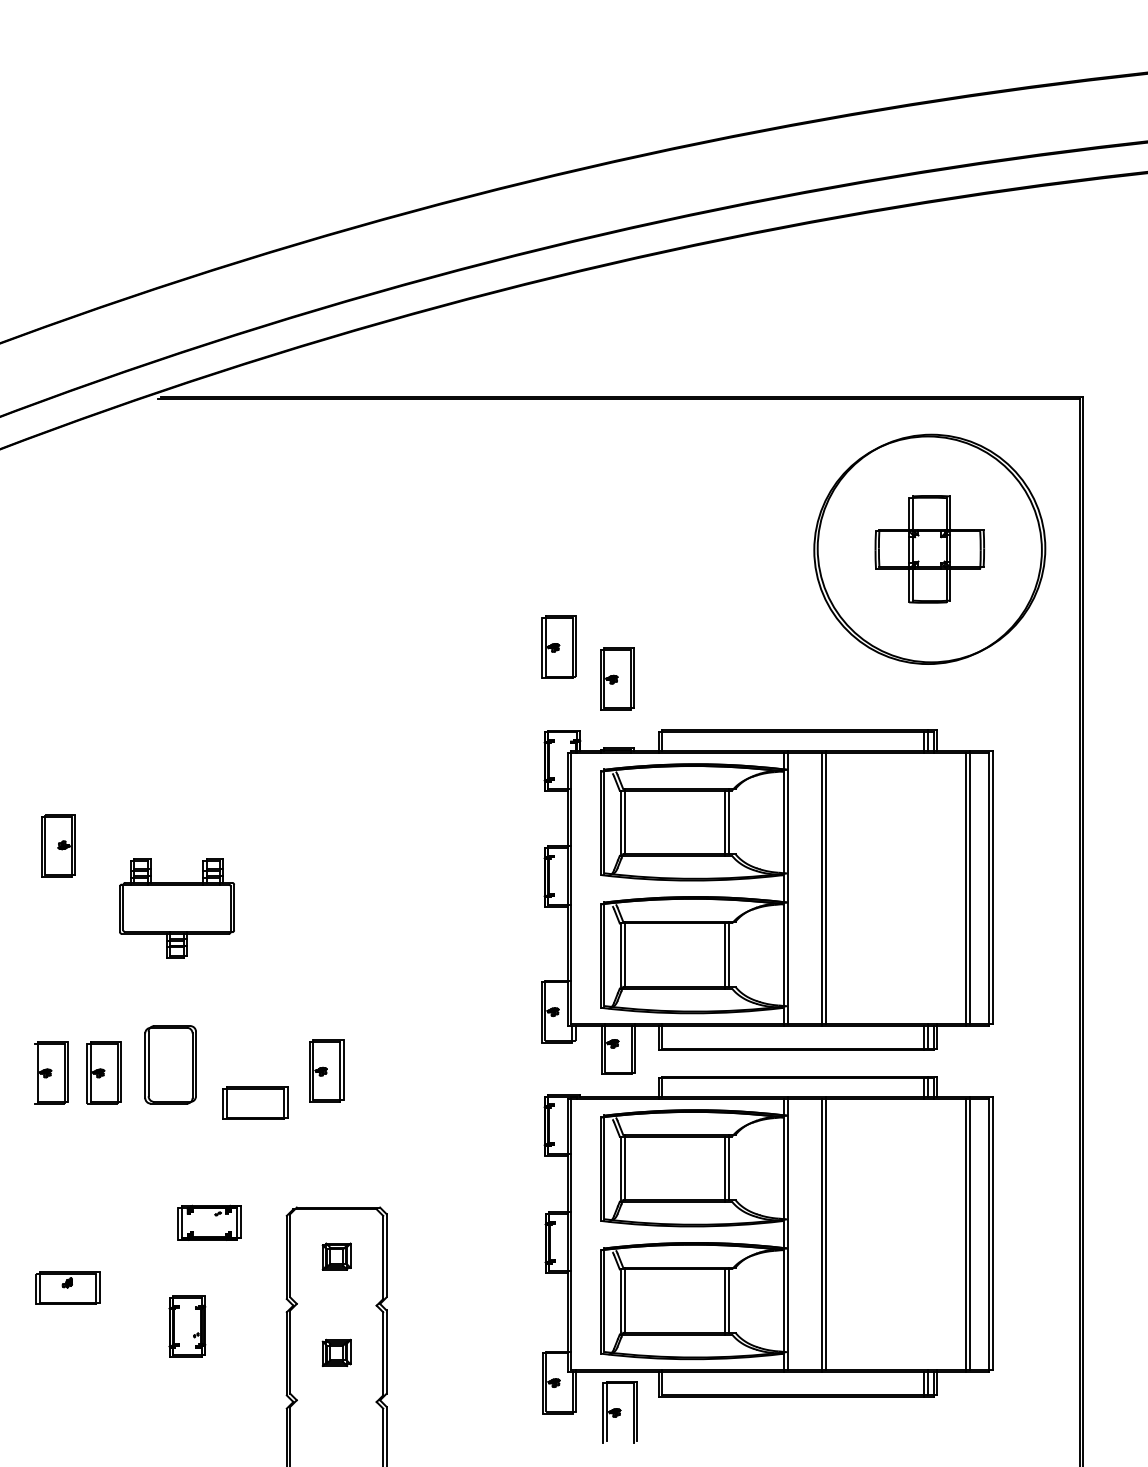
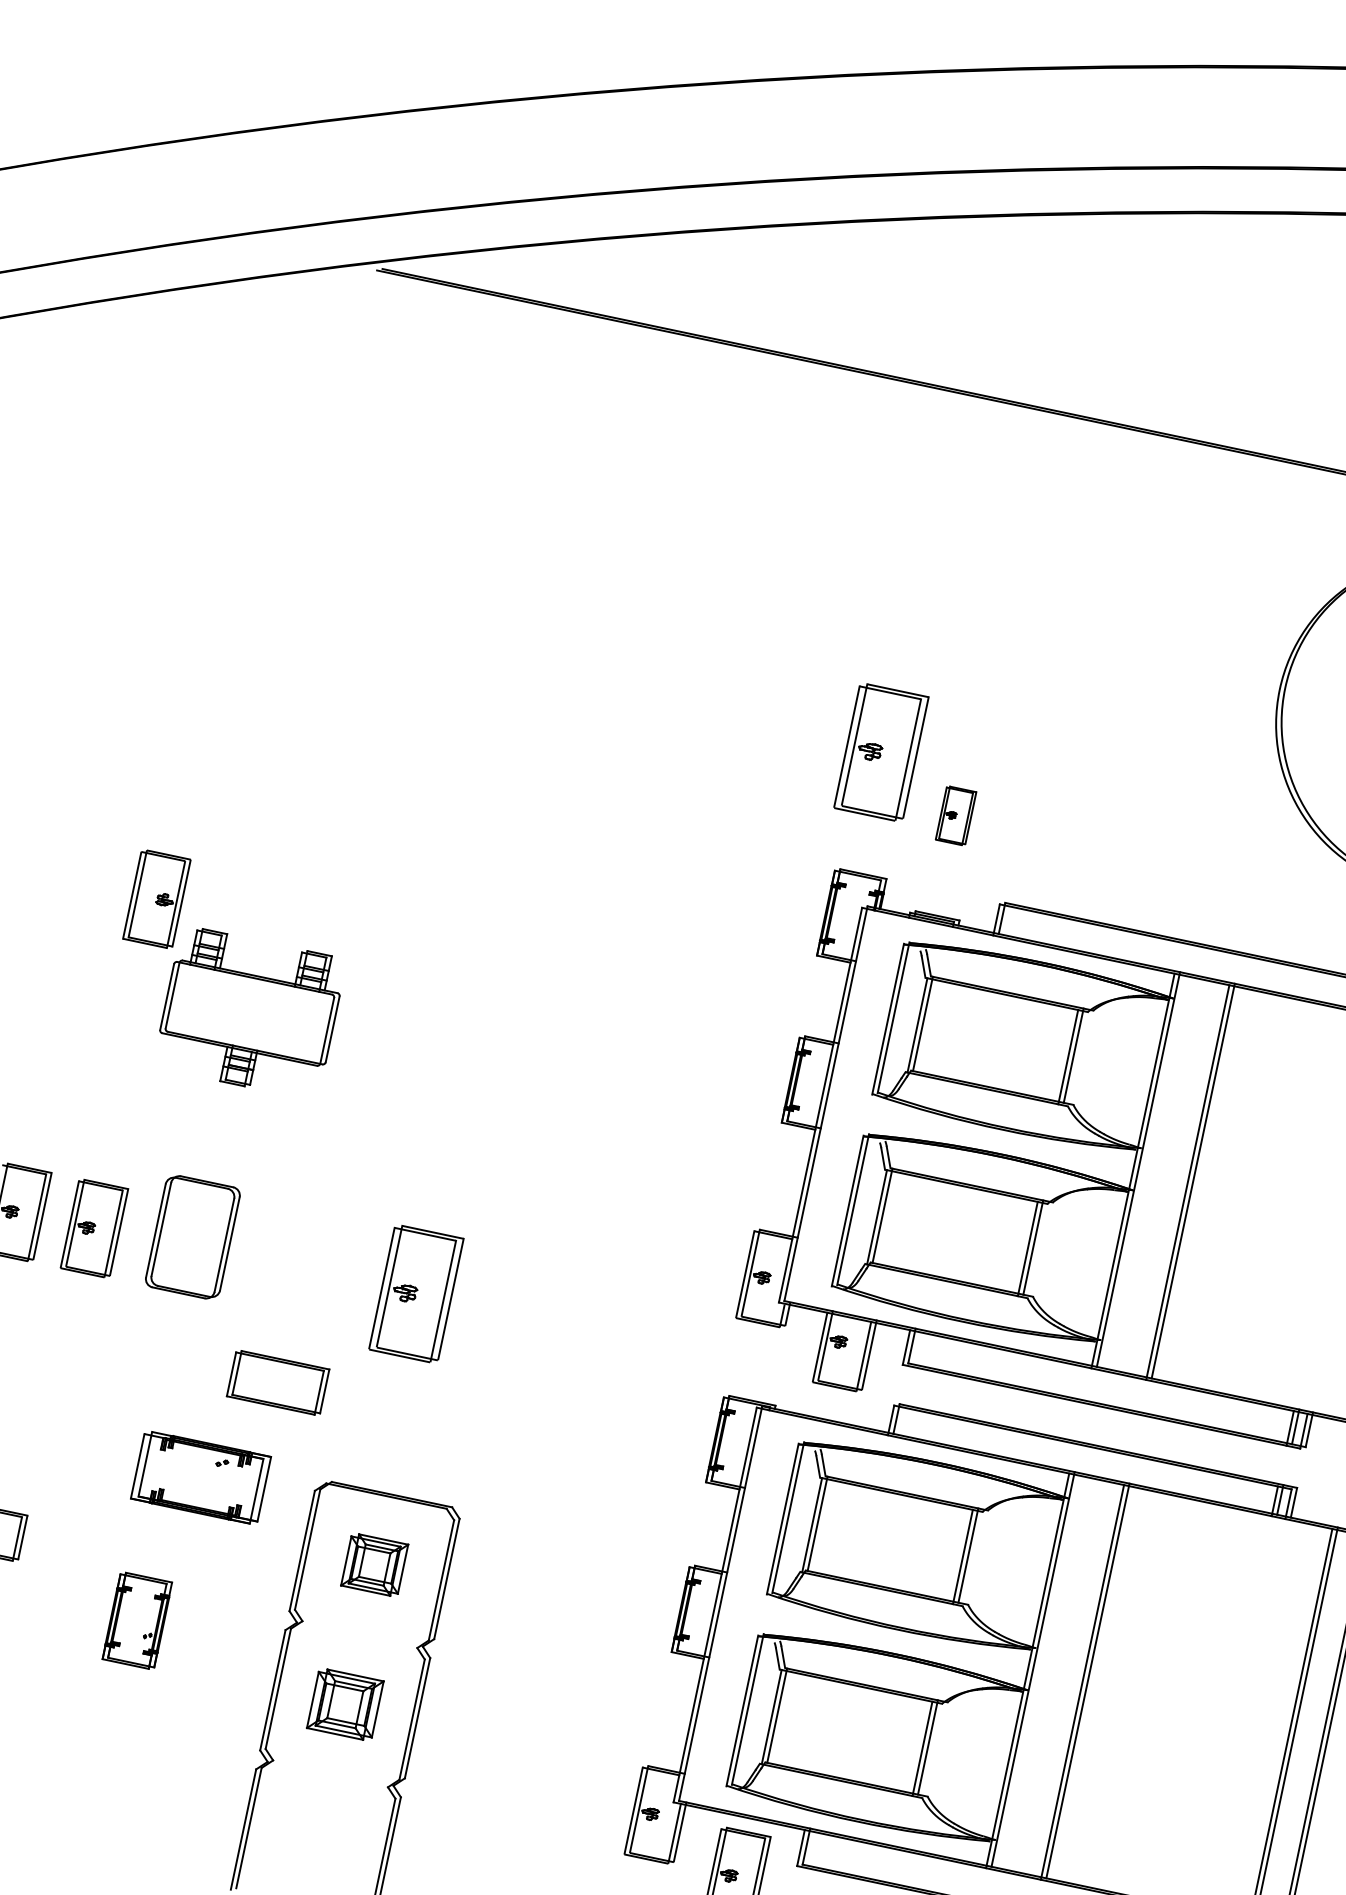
part: (558, 646) -> (880, 750), size x1.4
part: (617, 678) -> (956, 815), size x0.6
part: (58, 845) -> (156, 898), moved
part: (326, 1070) -> (416, 1292), size x1.4
part: (255, 1102) -> (278, 1381), moved
part: (209, 1222) -> (201, 1476), size x1.4
part: (336, 1256) -> (374, 1564), size x1.4
part: (336, 1352) -> (345, 1703), size x1.6

